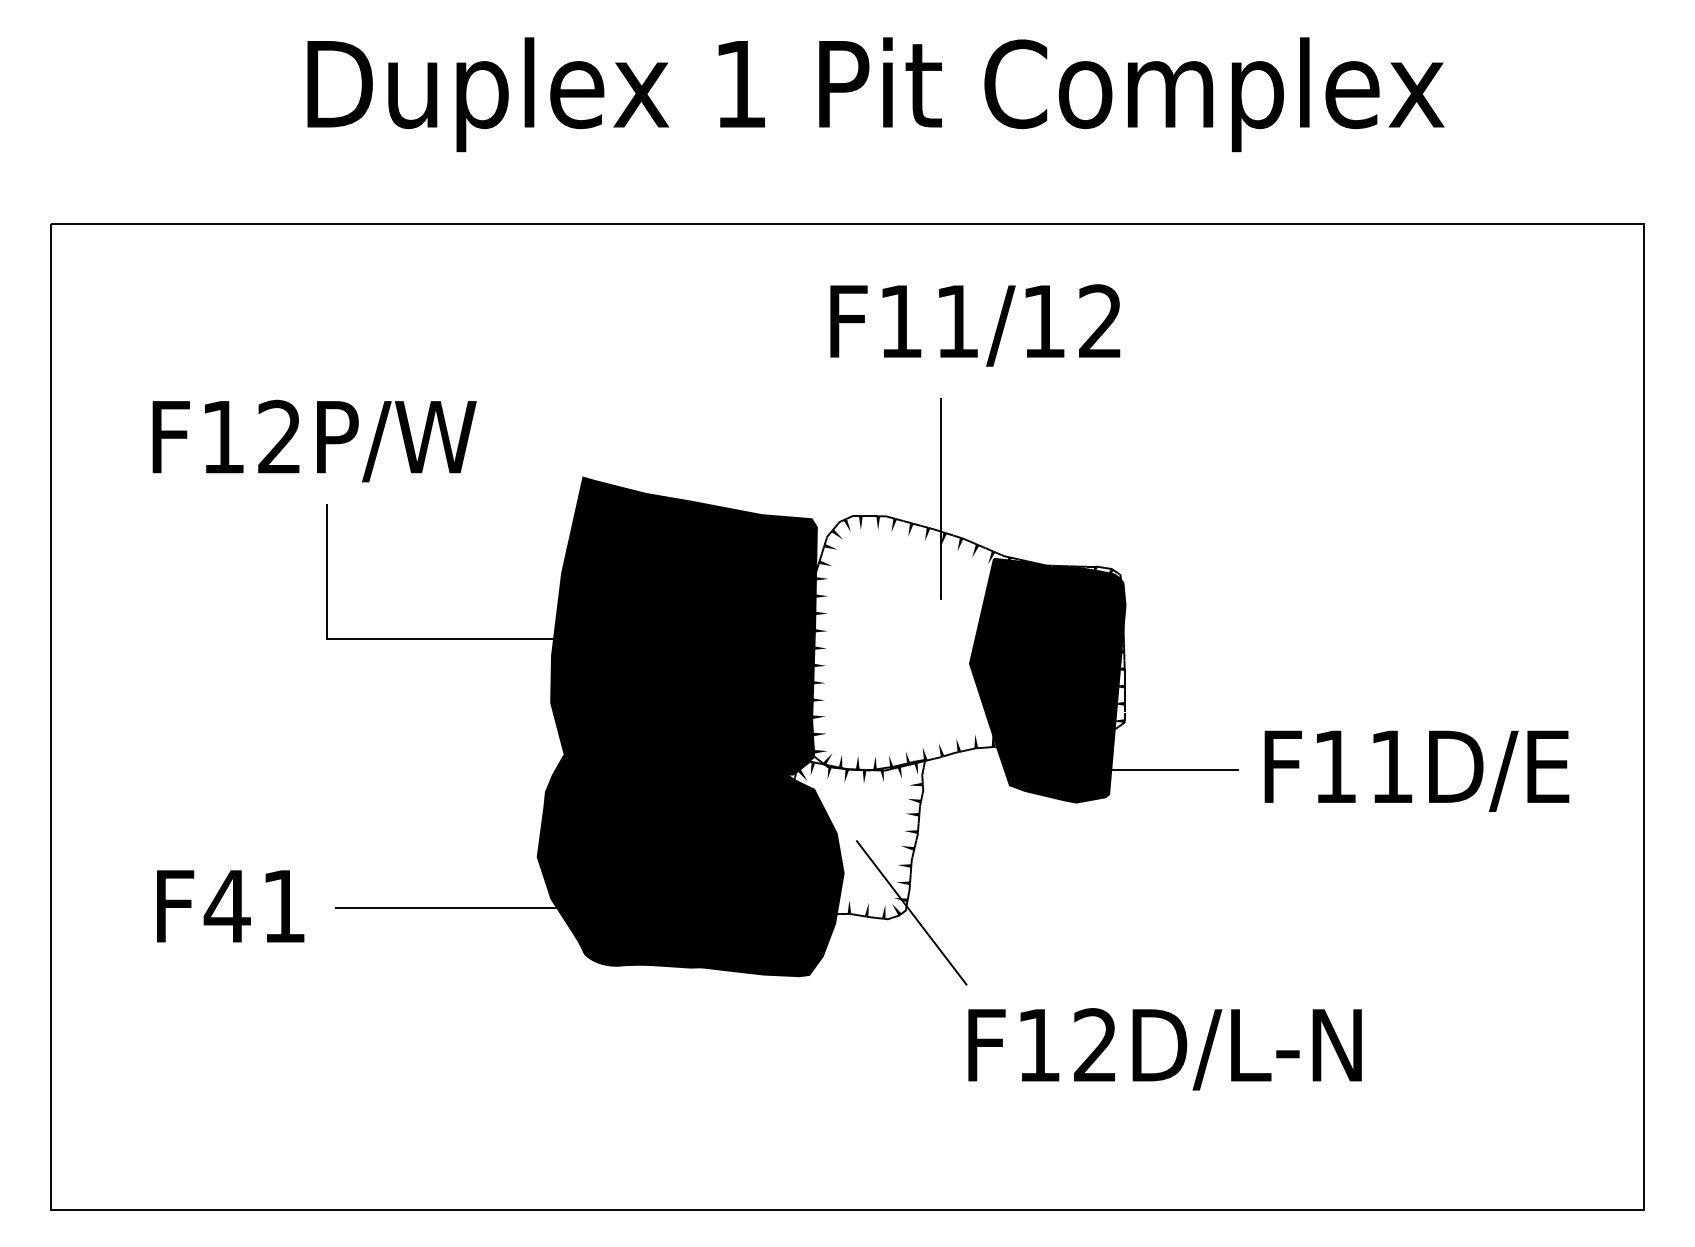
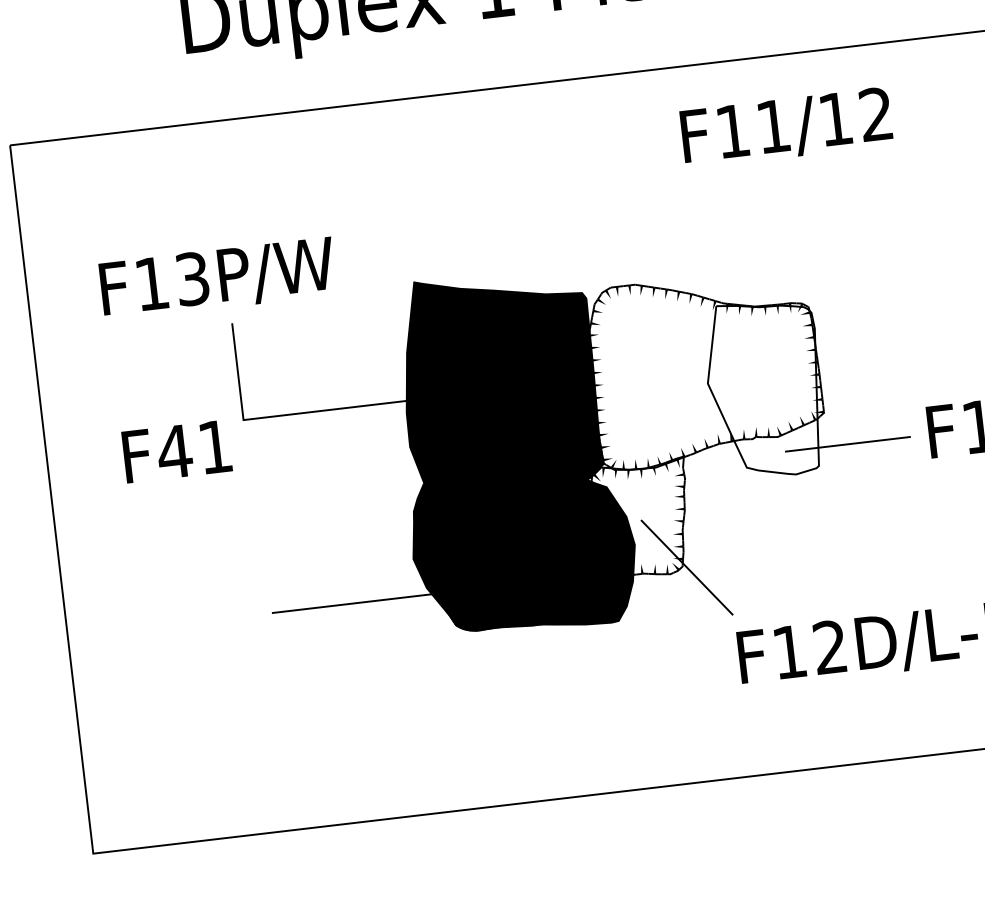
text: (975, 325) -> (786, 127), moved
text: (279, 437) -> (192, 279), F12P/W -> F13P/W
line: (941, 498) -> (673, 267), removed
fill: (1047, 680) -> (765, 389), removed
text: (230, 906) -> (177, 451), moved

